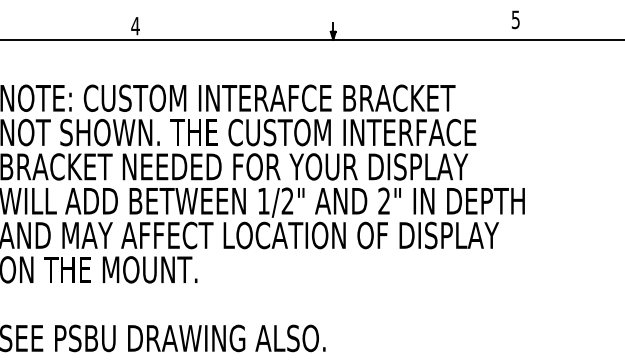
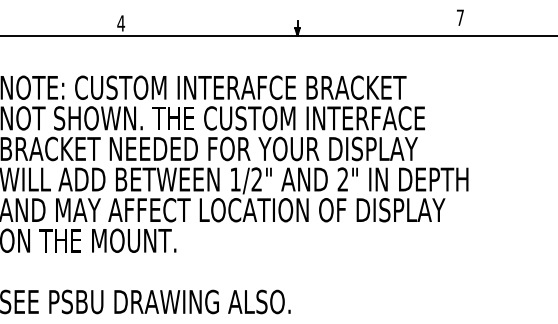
text: (515, 19) -> (460, 17), 5 -> 7

